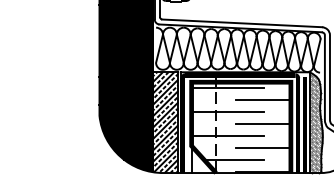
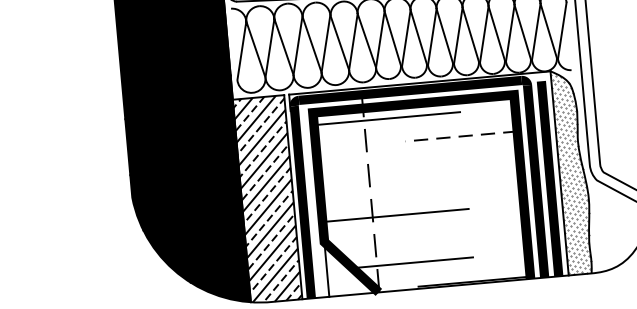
line: (263, 100) -> (461, 136), solid -> dashed
line: (228, 112) -> (393, 167), removed
line: (262, 124) -> (464, 185), removed
line: (262, 148) -> (468, 234), removed

